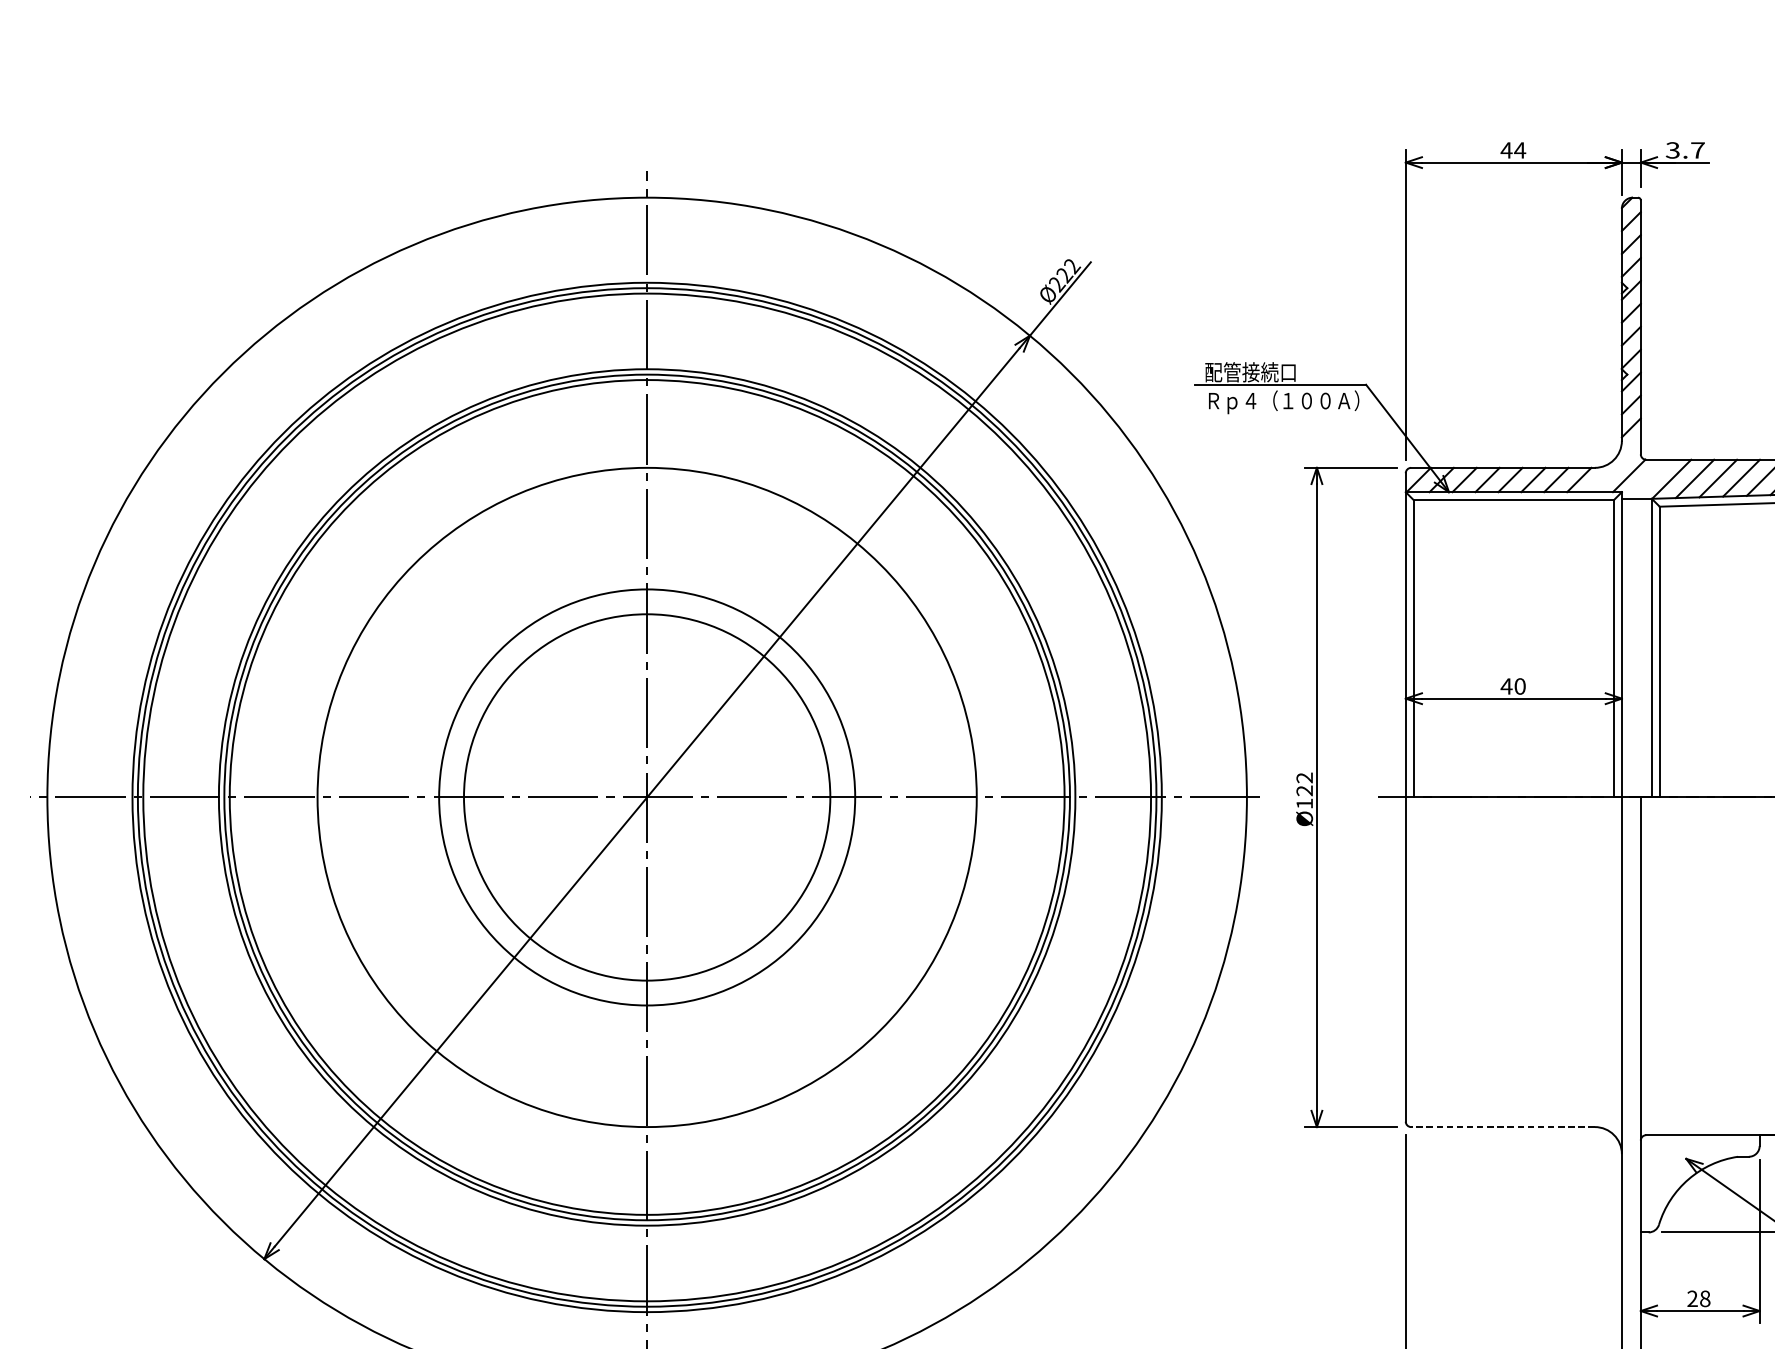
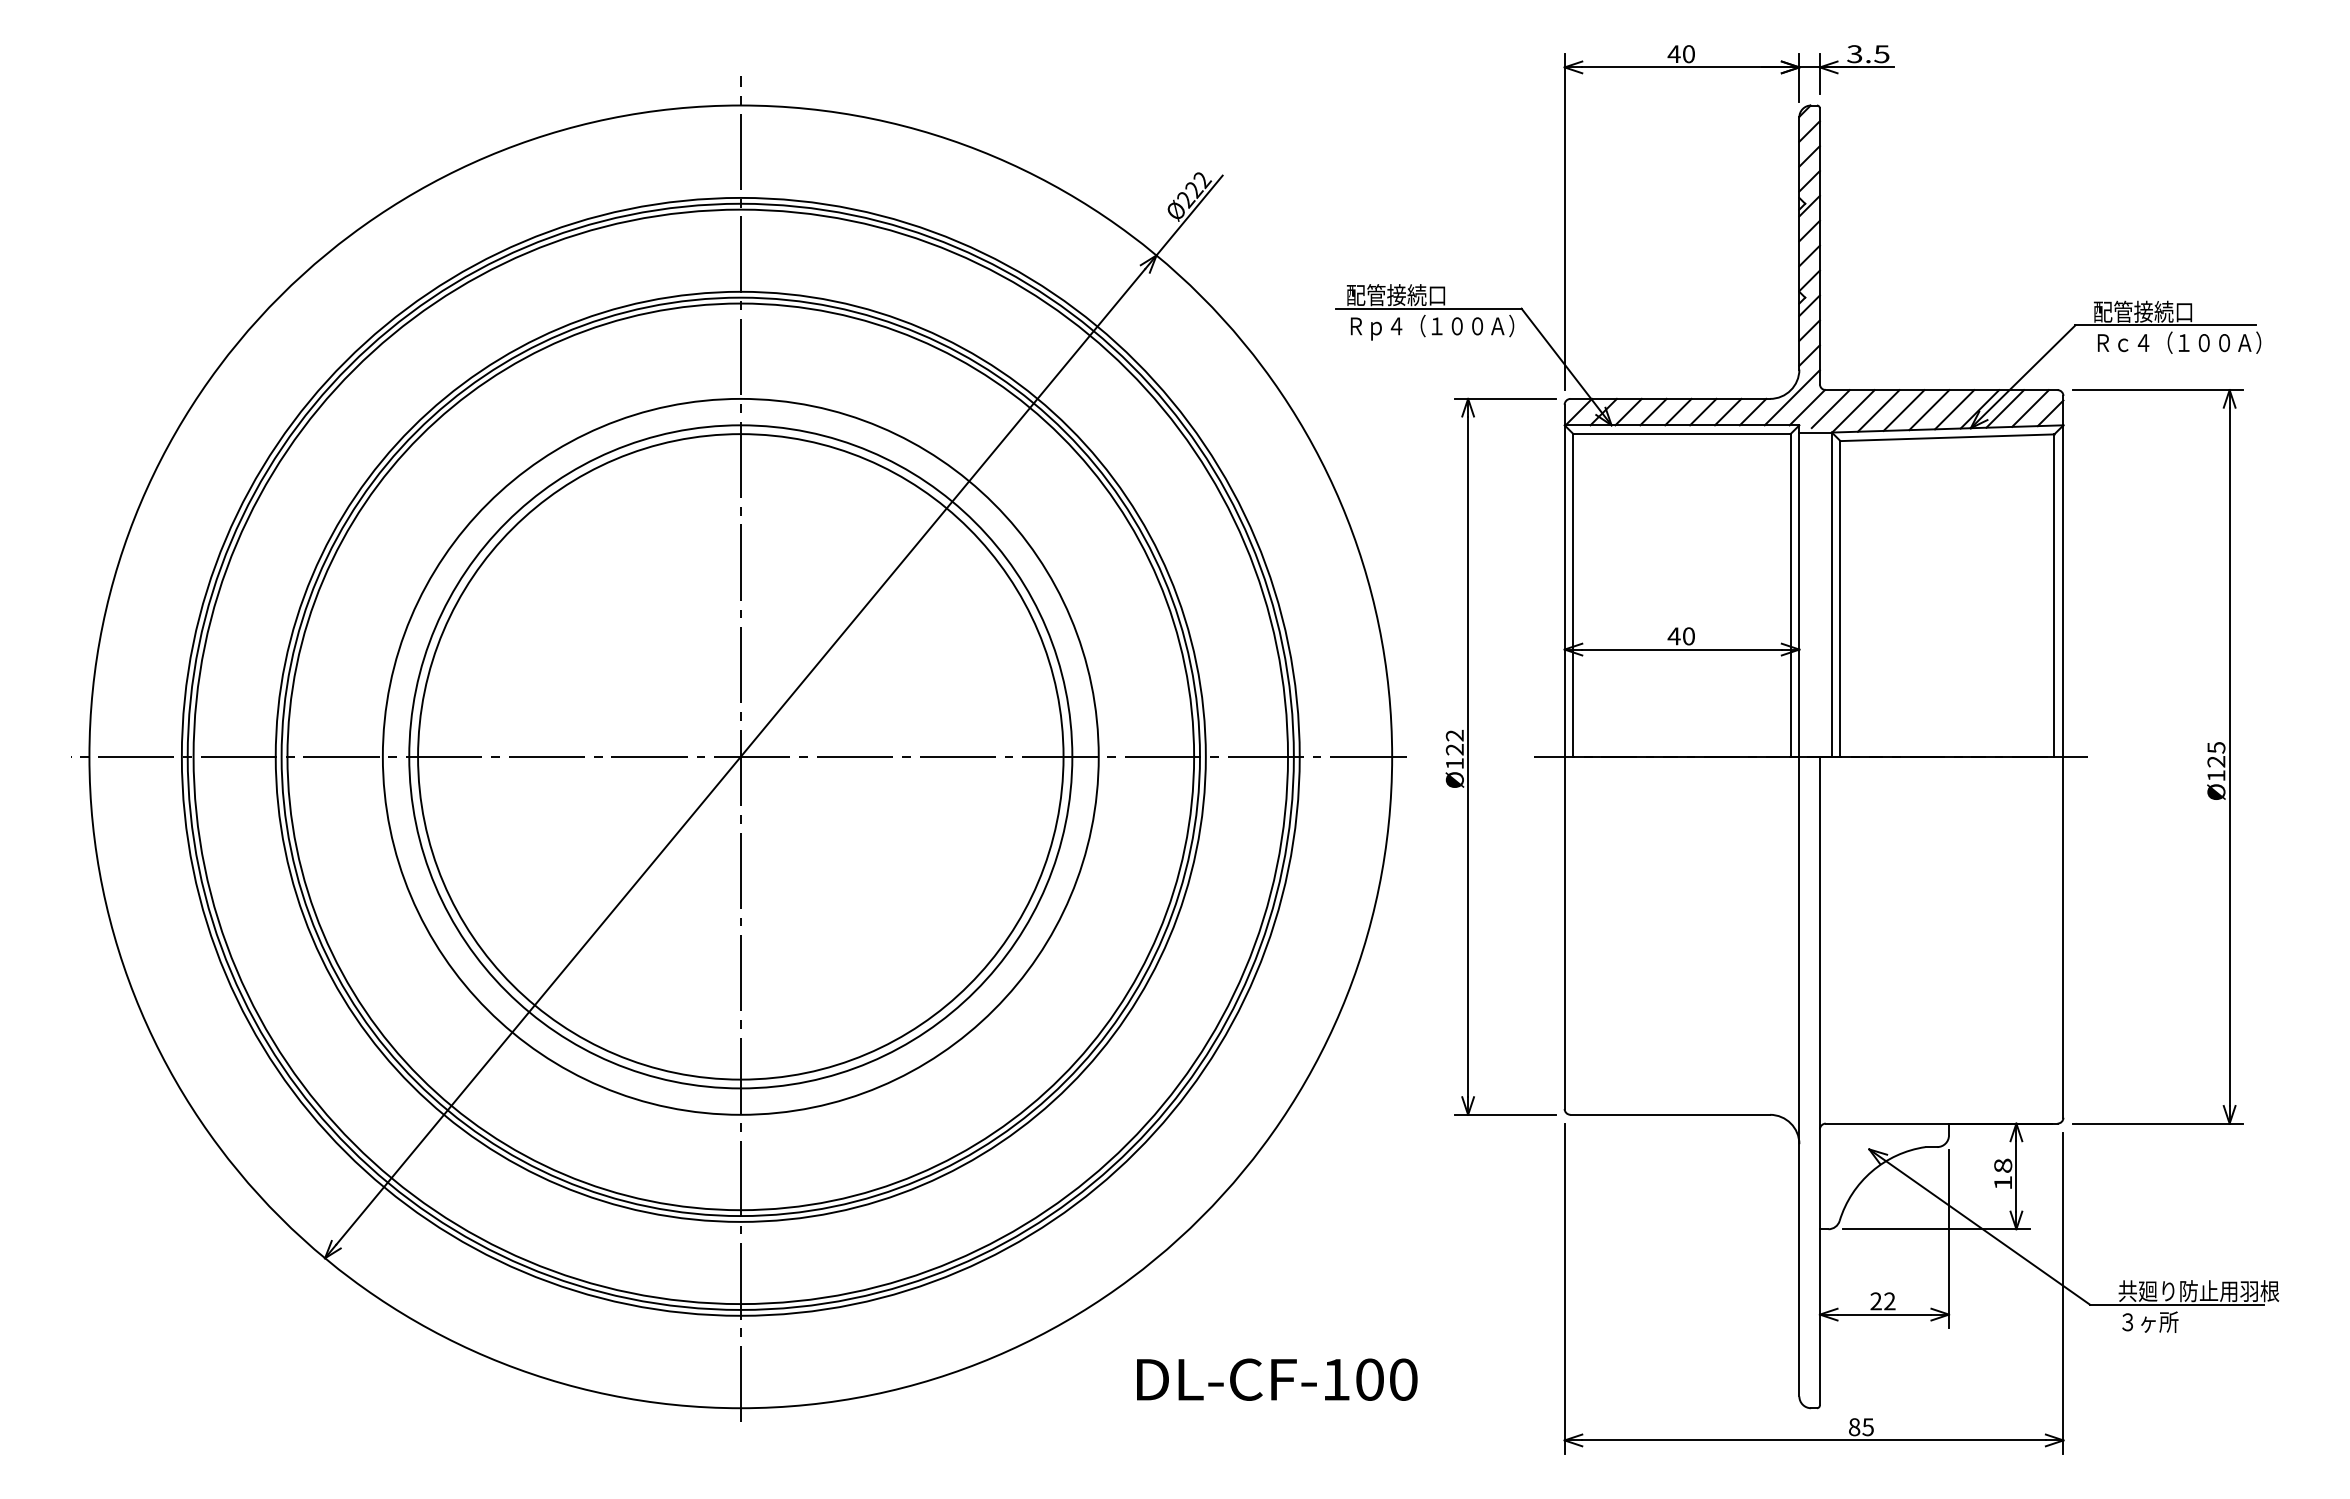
text: (1519, 150) -> (1688, 54), 44 -> 40
text: (1697, 150) -> (1881, 54), 3.7 -> 3.5
line: (1614, 466) -> (1791, 397), added
line: (1650, 477) -> (1830, 409), added
circle: (646, 797) -> (740, 756), size x1.43
circle: (646, 797) -> (740, 756), size x1.67
line: (1503, 1126) -> (1670, 1114), dashed -> solid
text: (1704, 1298) -> (1889, 1301), 28 -> 22

